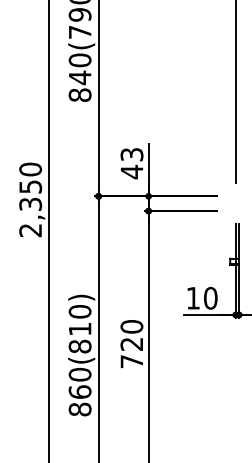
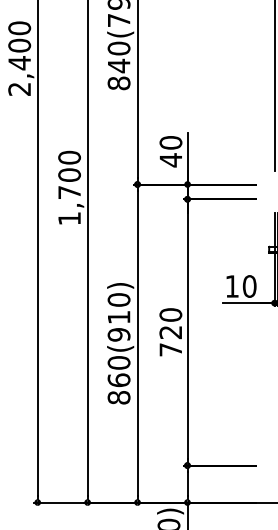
text: (131, 154) -> (170, 142), 43 -> 40
text: (30, 208) -> (69, 196), 2,350 -> 1,700
text: (79, 346) -> (118, 334), 860(810) -> 860(910)

